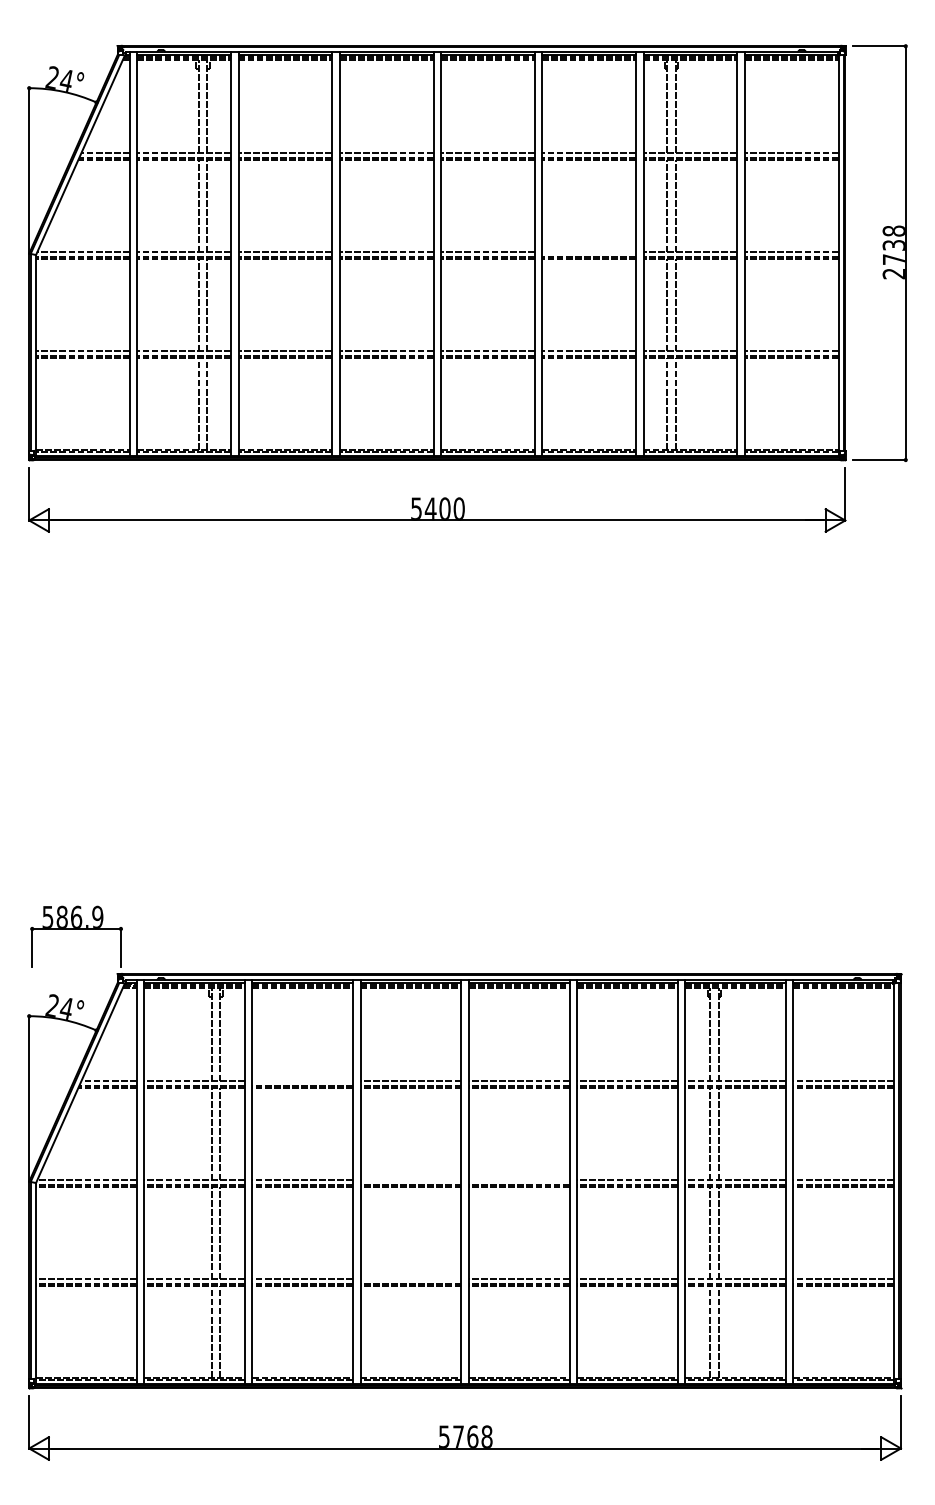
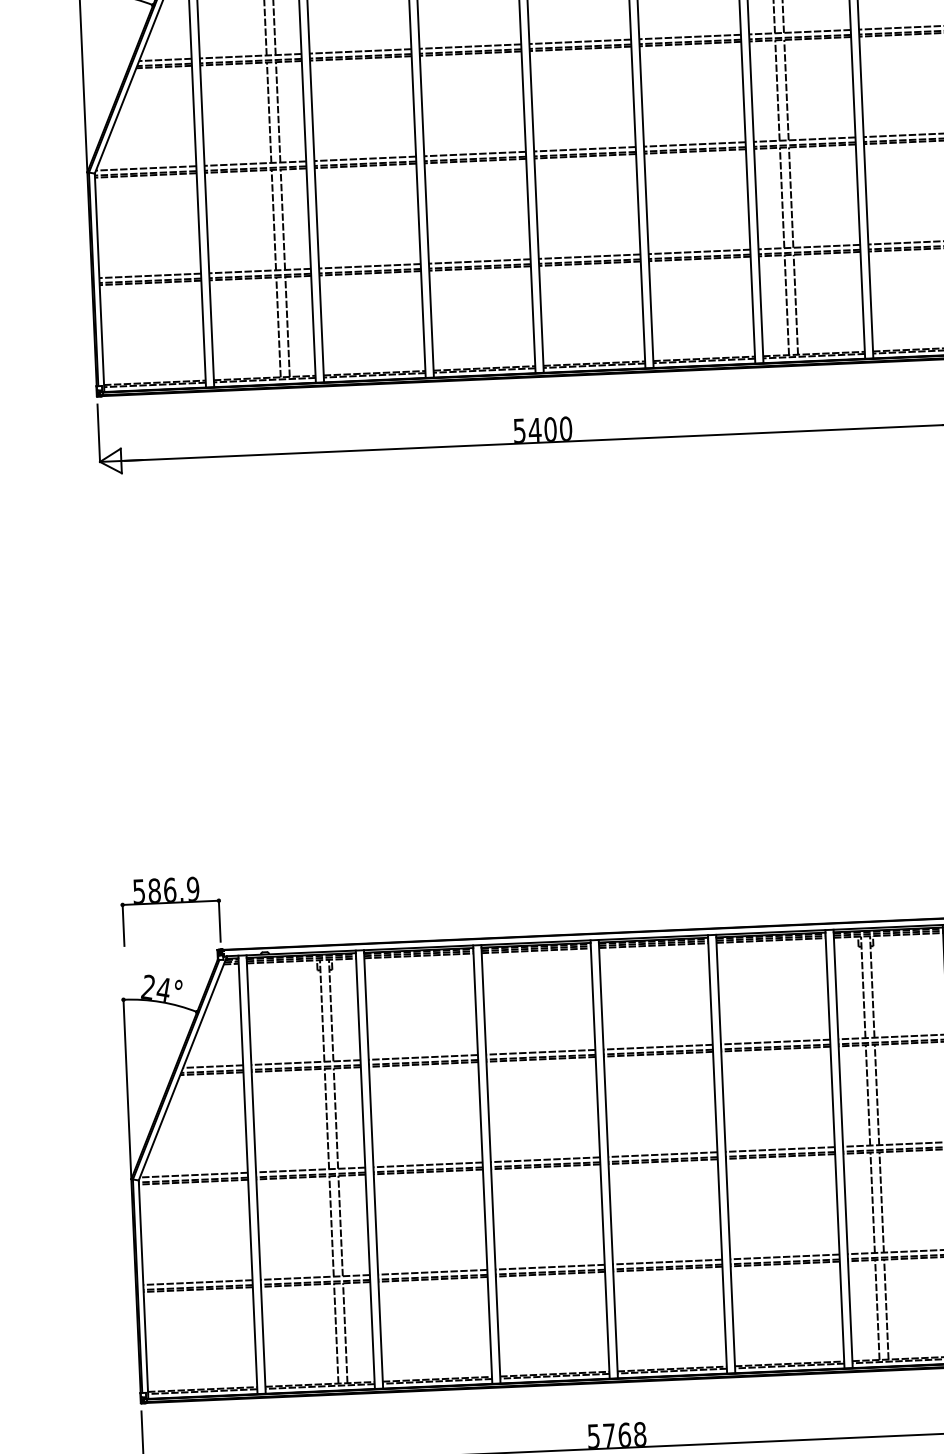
line: (589, 252) -> (695, 144), added
line: (302, 1081) -> (423, 1057), added
line: (410, 1180) -> (544, 1159), added
line: (518, 1180) -> (662, 1154), added
line: (410, 1279) -> (549, 1267), added

